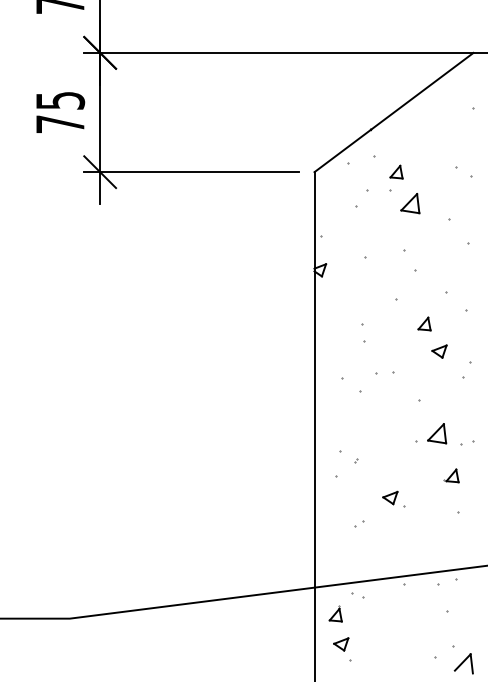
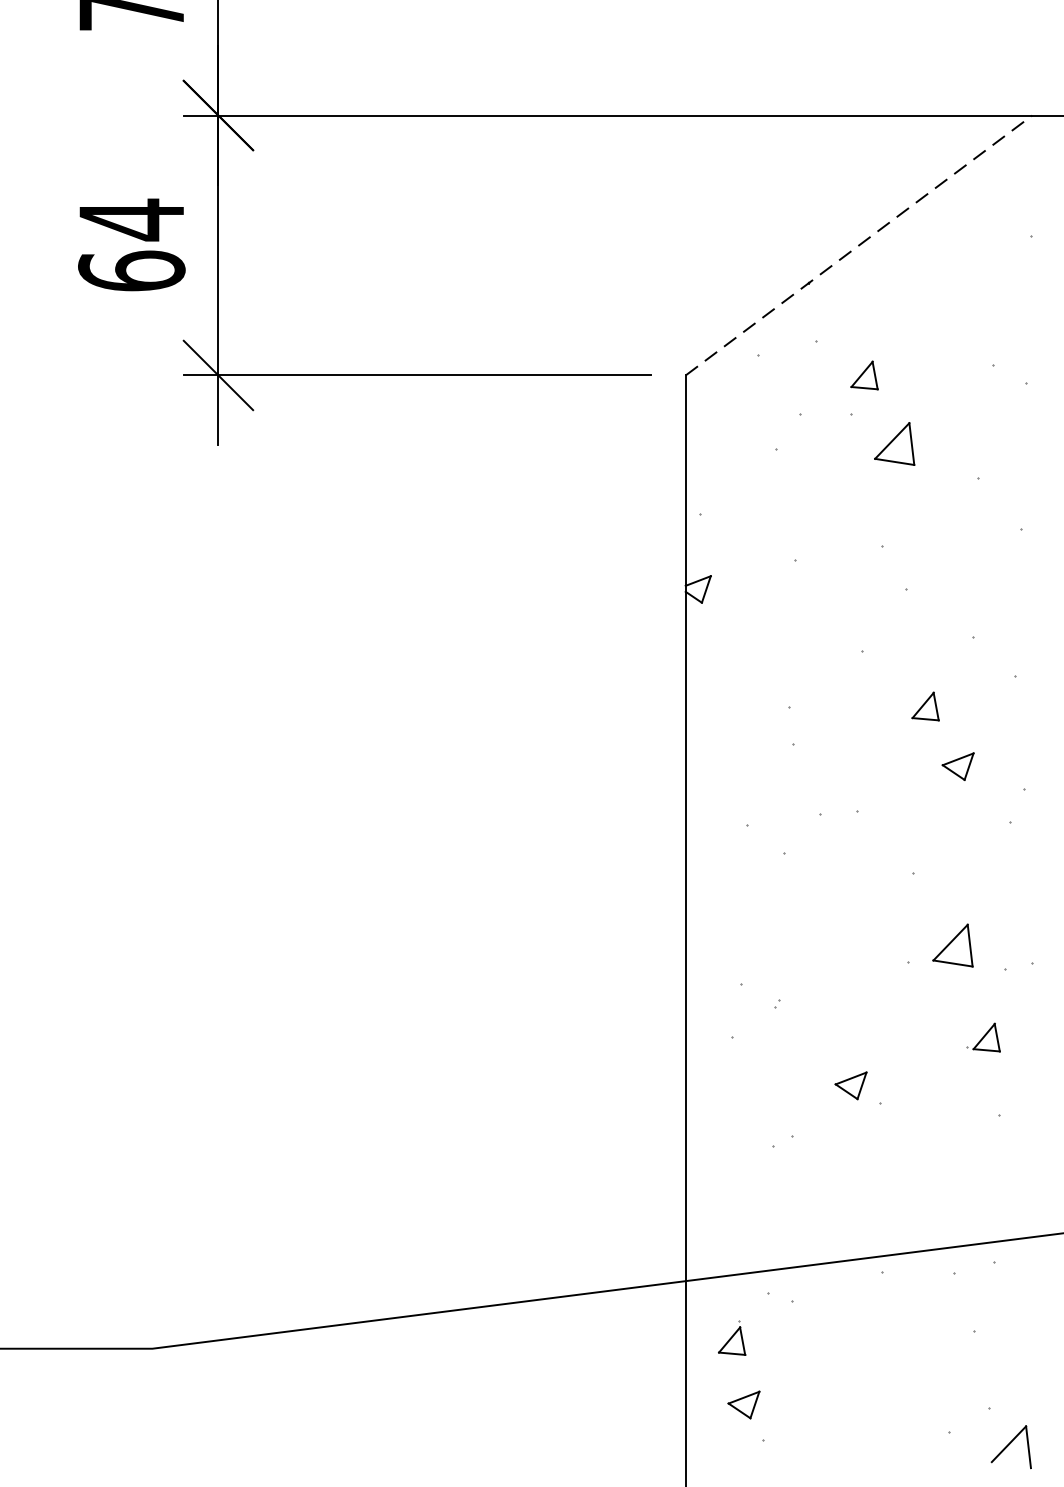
text: (60, 112) -> (132, 245), 75 -> 64
line: (394, 112) -> (860, 245), solid -> dashed

